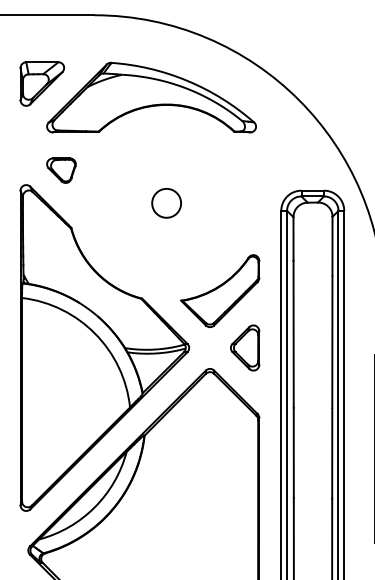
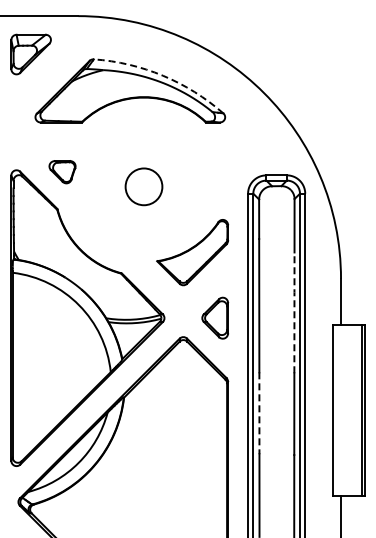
arc: (188, 80) -> (163, 75), solid -> dashed
part: (41, 83) -> (30, 54), moved
part: (61, 170) -> (62, 172), moved
circle: (166, 202) -> (143, 186), size x1.4
part: (220, 291) -> (192, 252), moved
line: (332, 340) -> (294, 311), solid -> dashed
line: (293, 453) -> (259, 413), solid -> dashed

